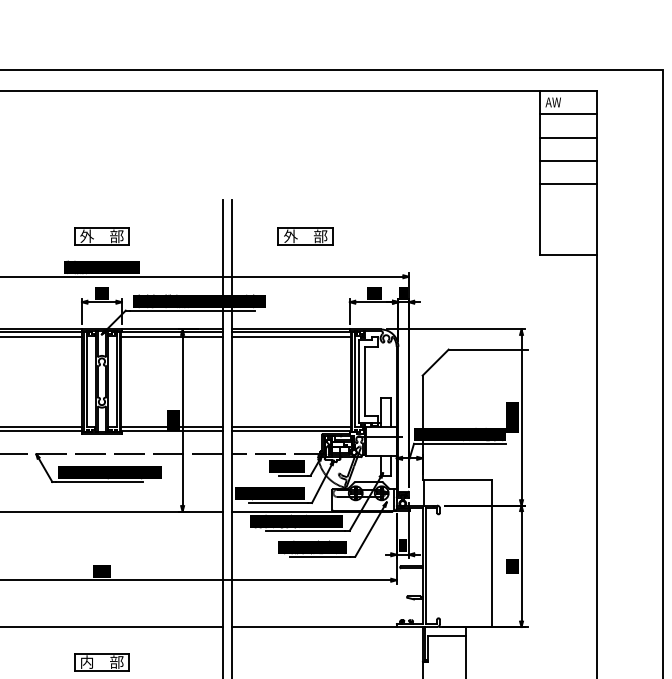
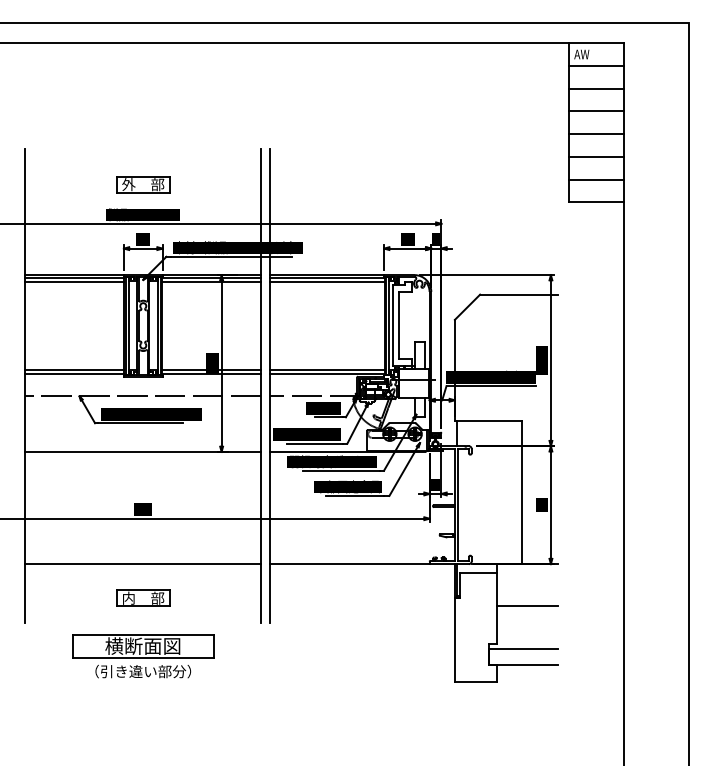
line: (568, 207) -> (596, 156), added
line: (568, 231) -> (596, 179), added
part: (305, 236) -> (341, 184), removed
line: (496, 670) -> (526, 606), added

